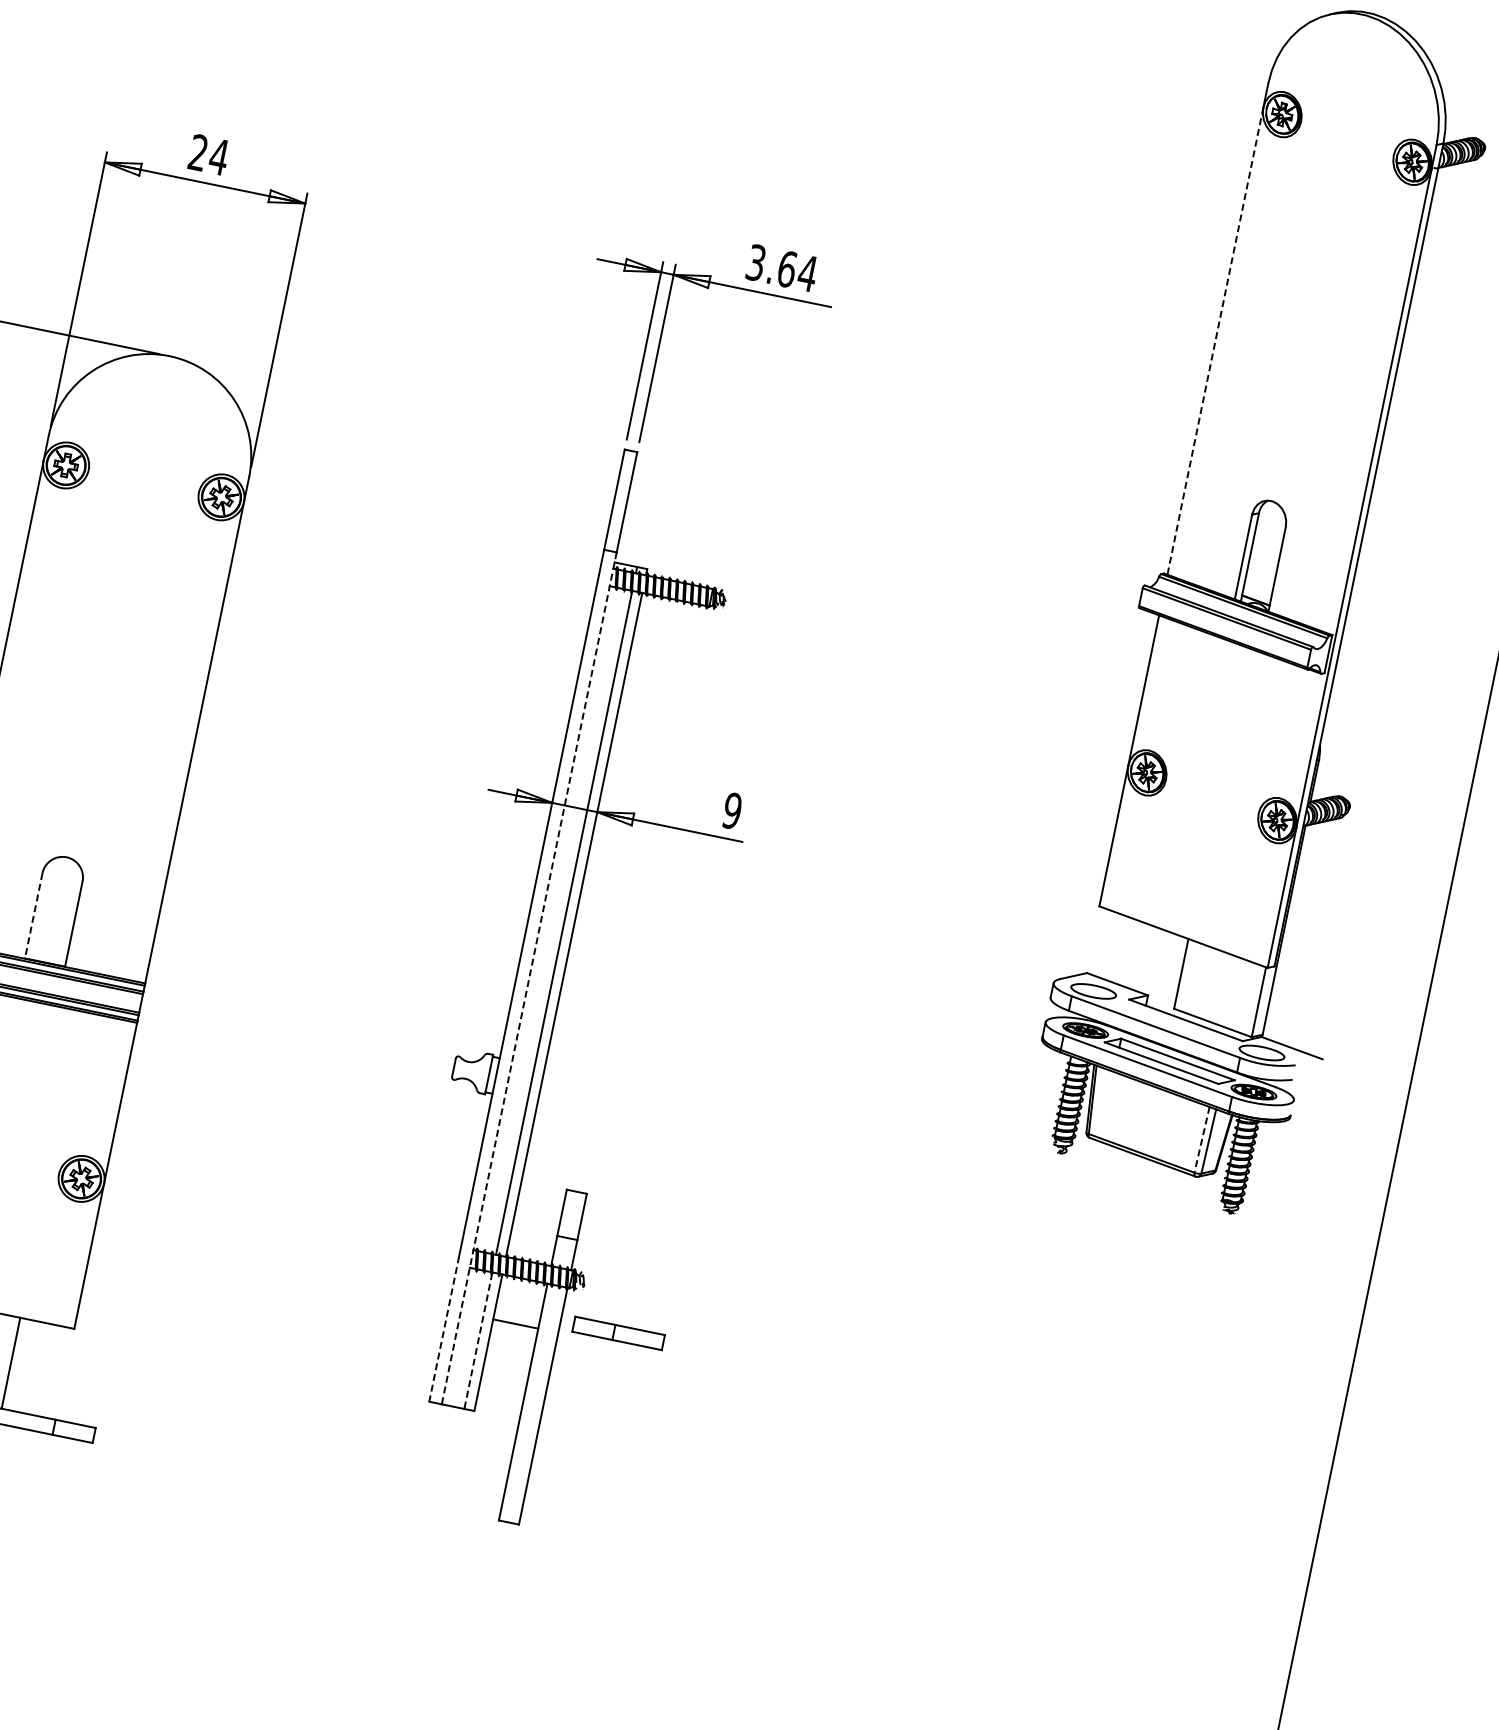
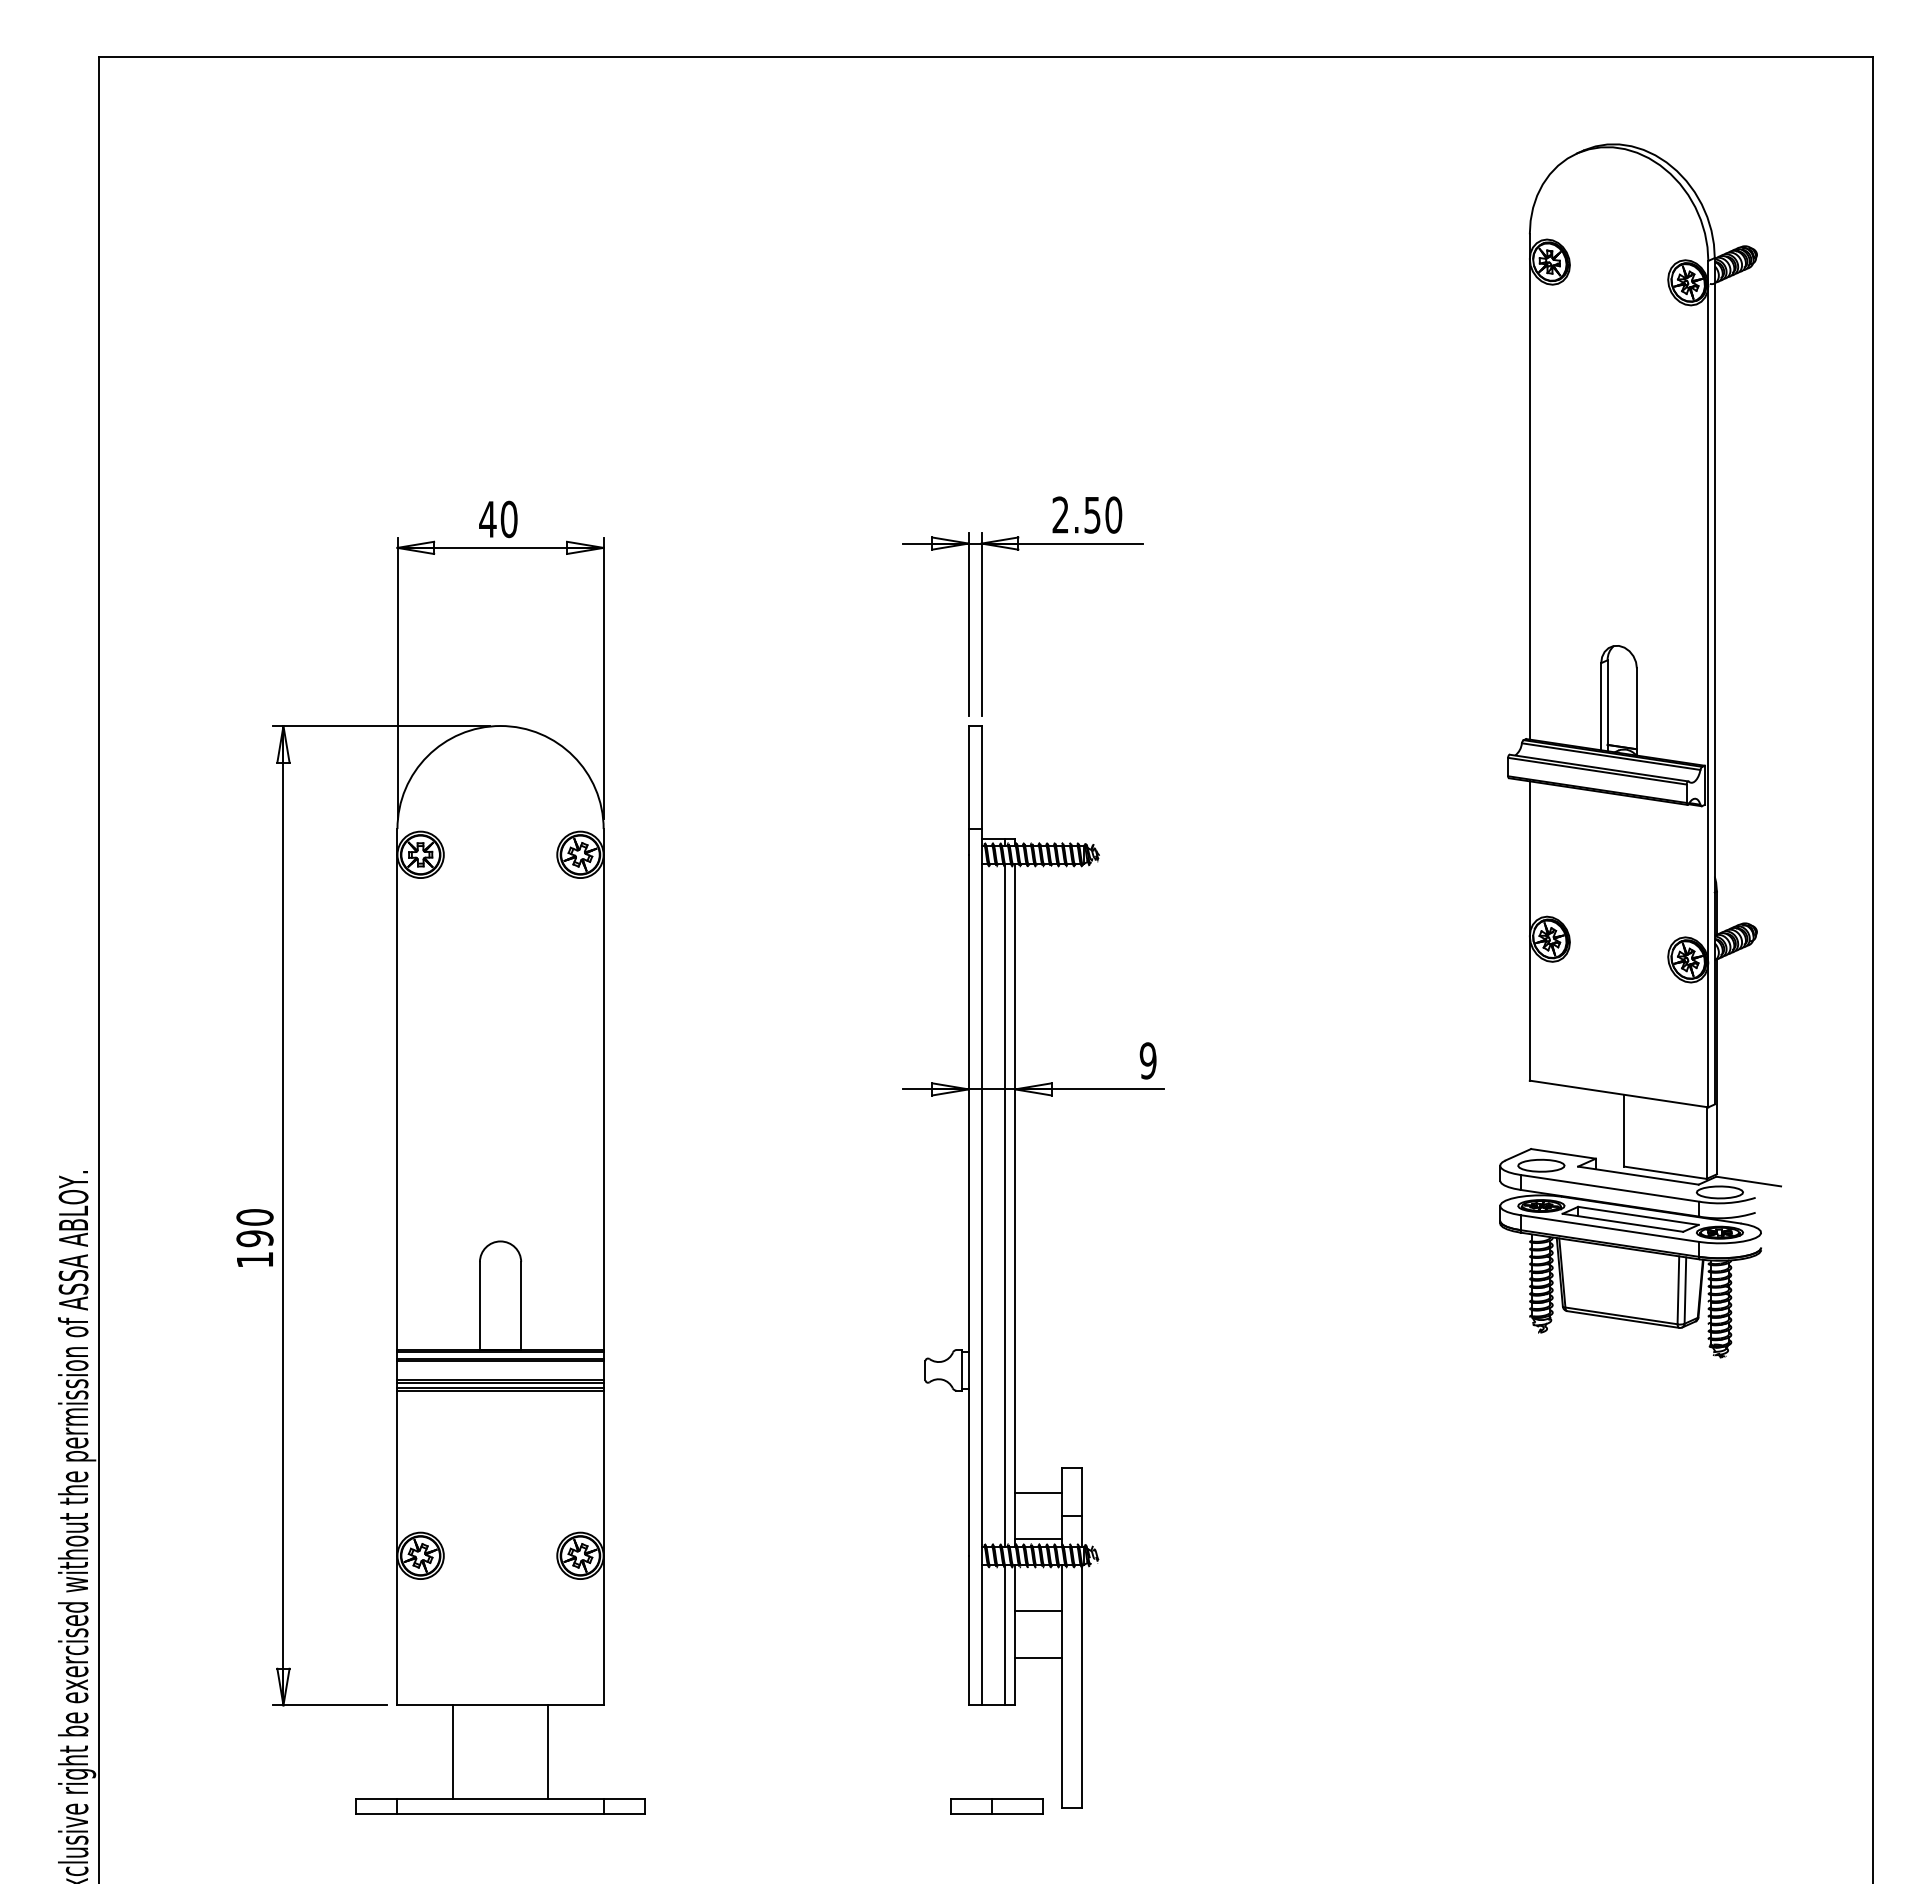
text: (208, 154) -> (498, 519), 24 -> 40
text: (782, 267) -> (1087, 514), 3.64 -> 2.50
line: (1215, 341) -> (1529, 499), dashed -> solid
line: (33, 916) -> (479, 1306), dashed -> solid
line: (529, 978) -> (981, 1267), dashed -> solid
line: (1202, 1140) -> (1678, 1290), dashed -> solid
line: (539, 1208) -> (1038, 1492), added
line: (530, 1253) -> (1038, 1538), added
line: (443, 1328) -> (968, 1630), dashed -> solid
part: (618, 1333) -> (996, 1806), moved
line: (477, 1340) -> (1004, 1635), dashed -> solid
line: (506, 1369) -> (1038, 1657), added

